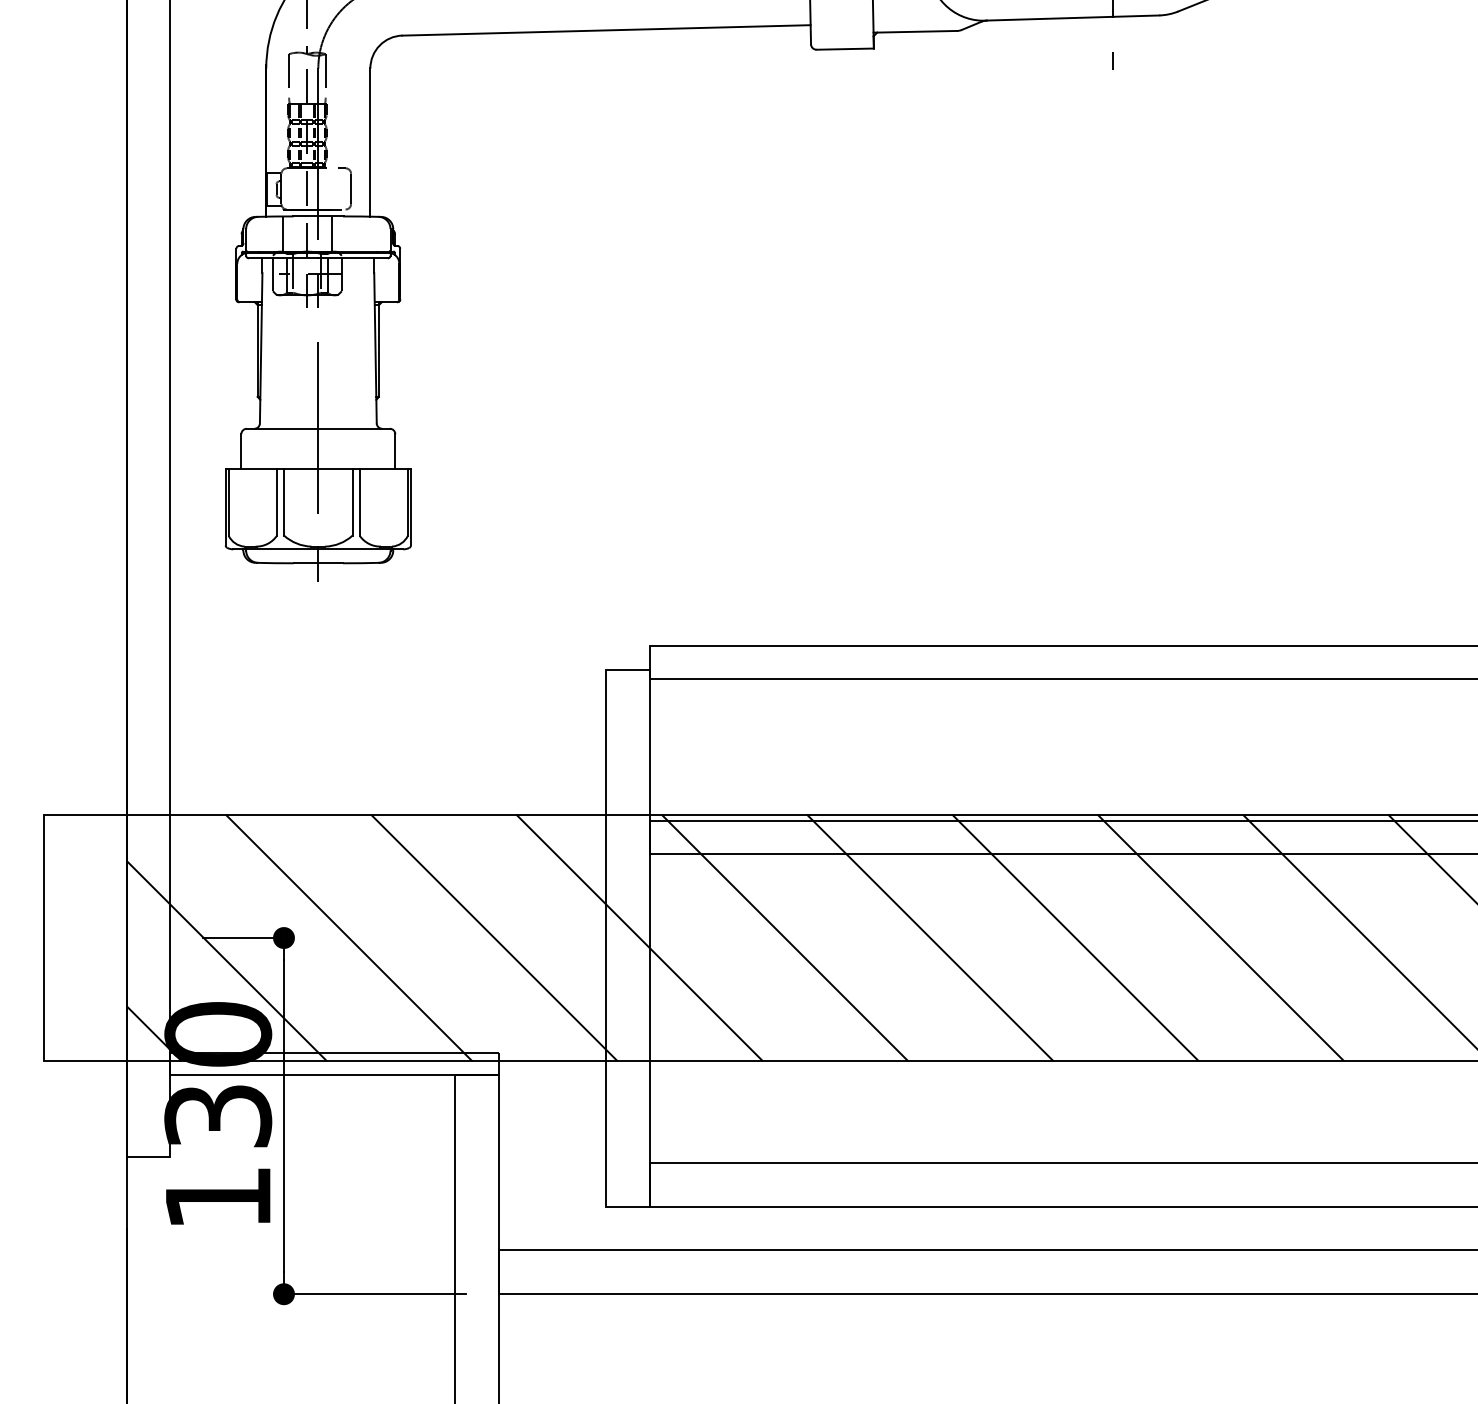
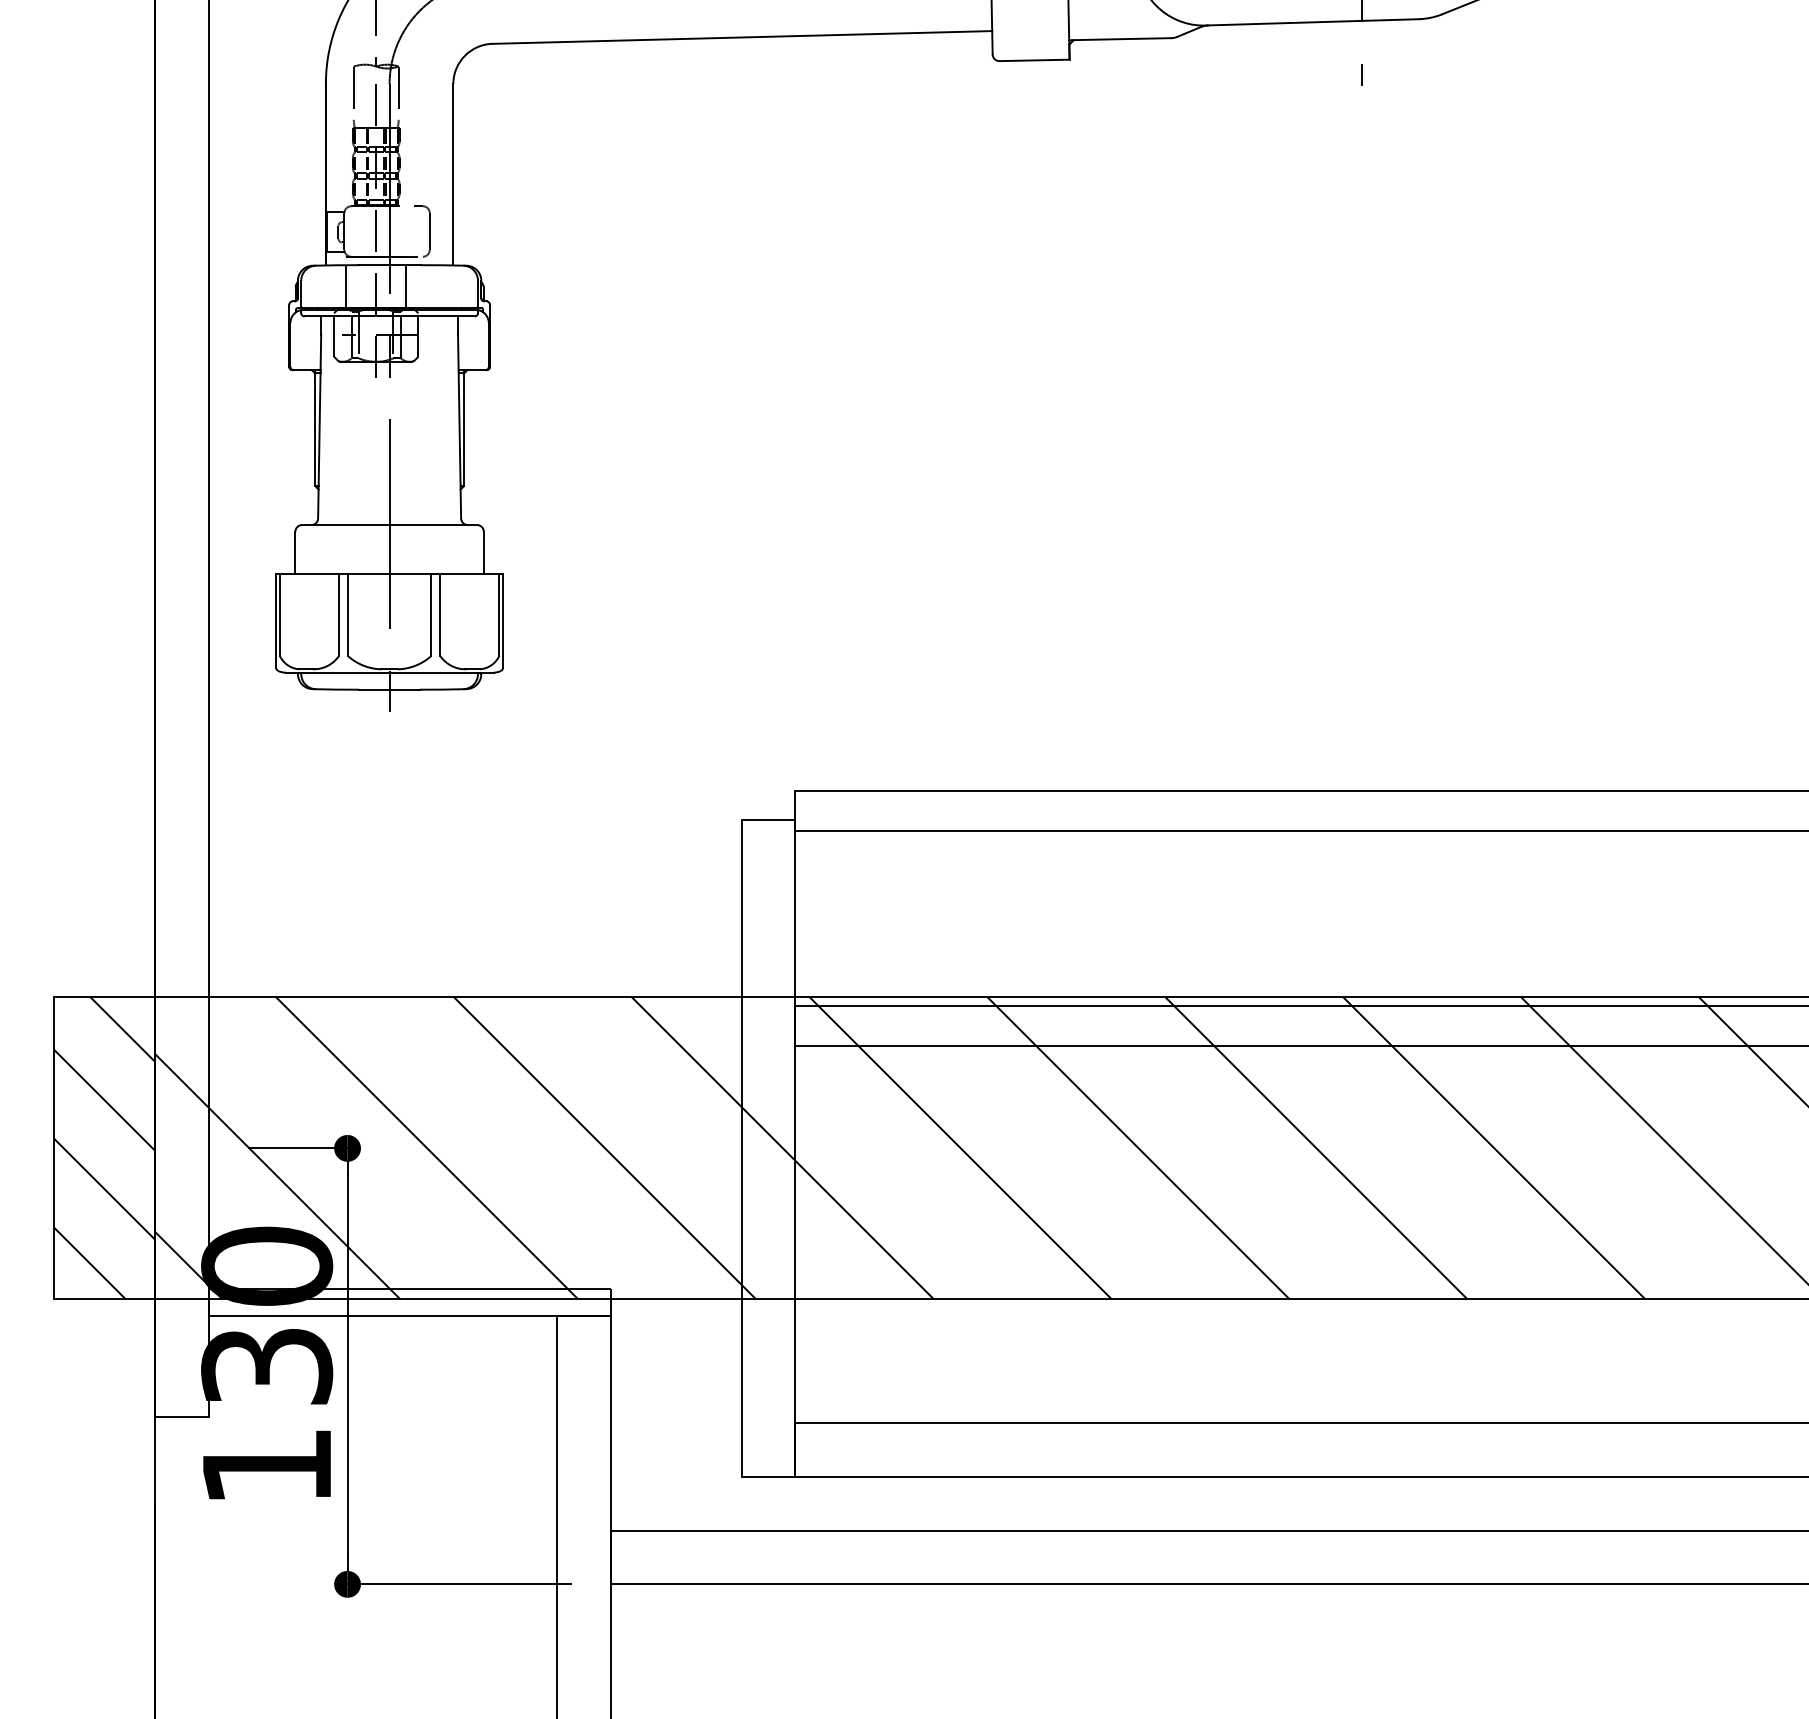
hatch: (85, 938) -> (104, 1148), added

